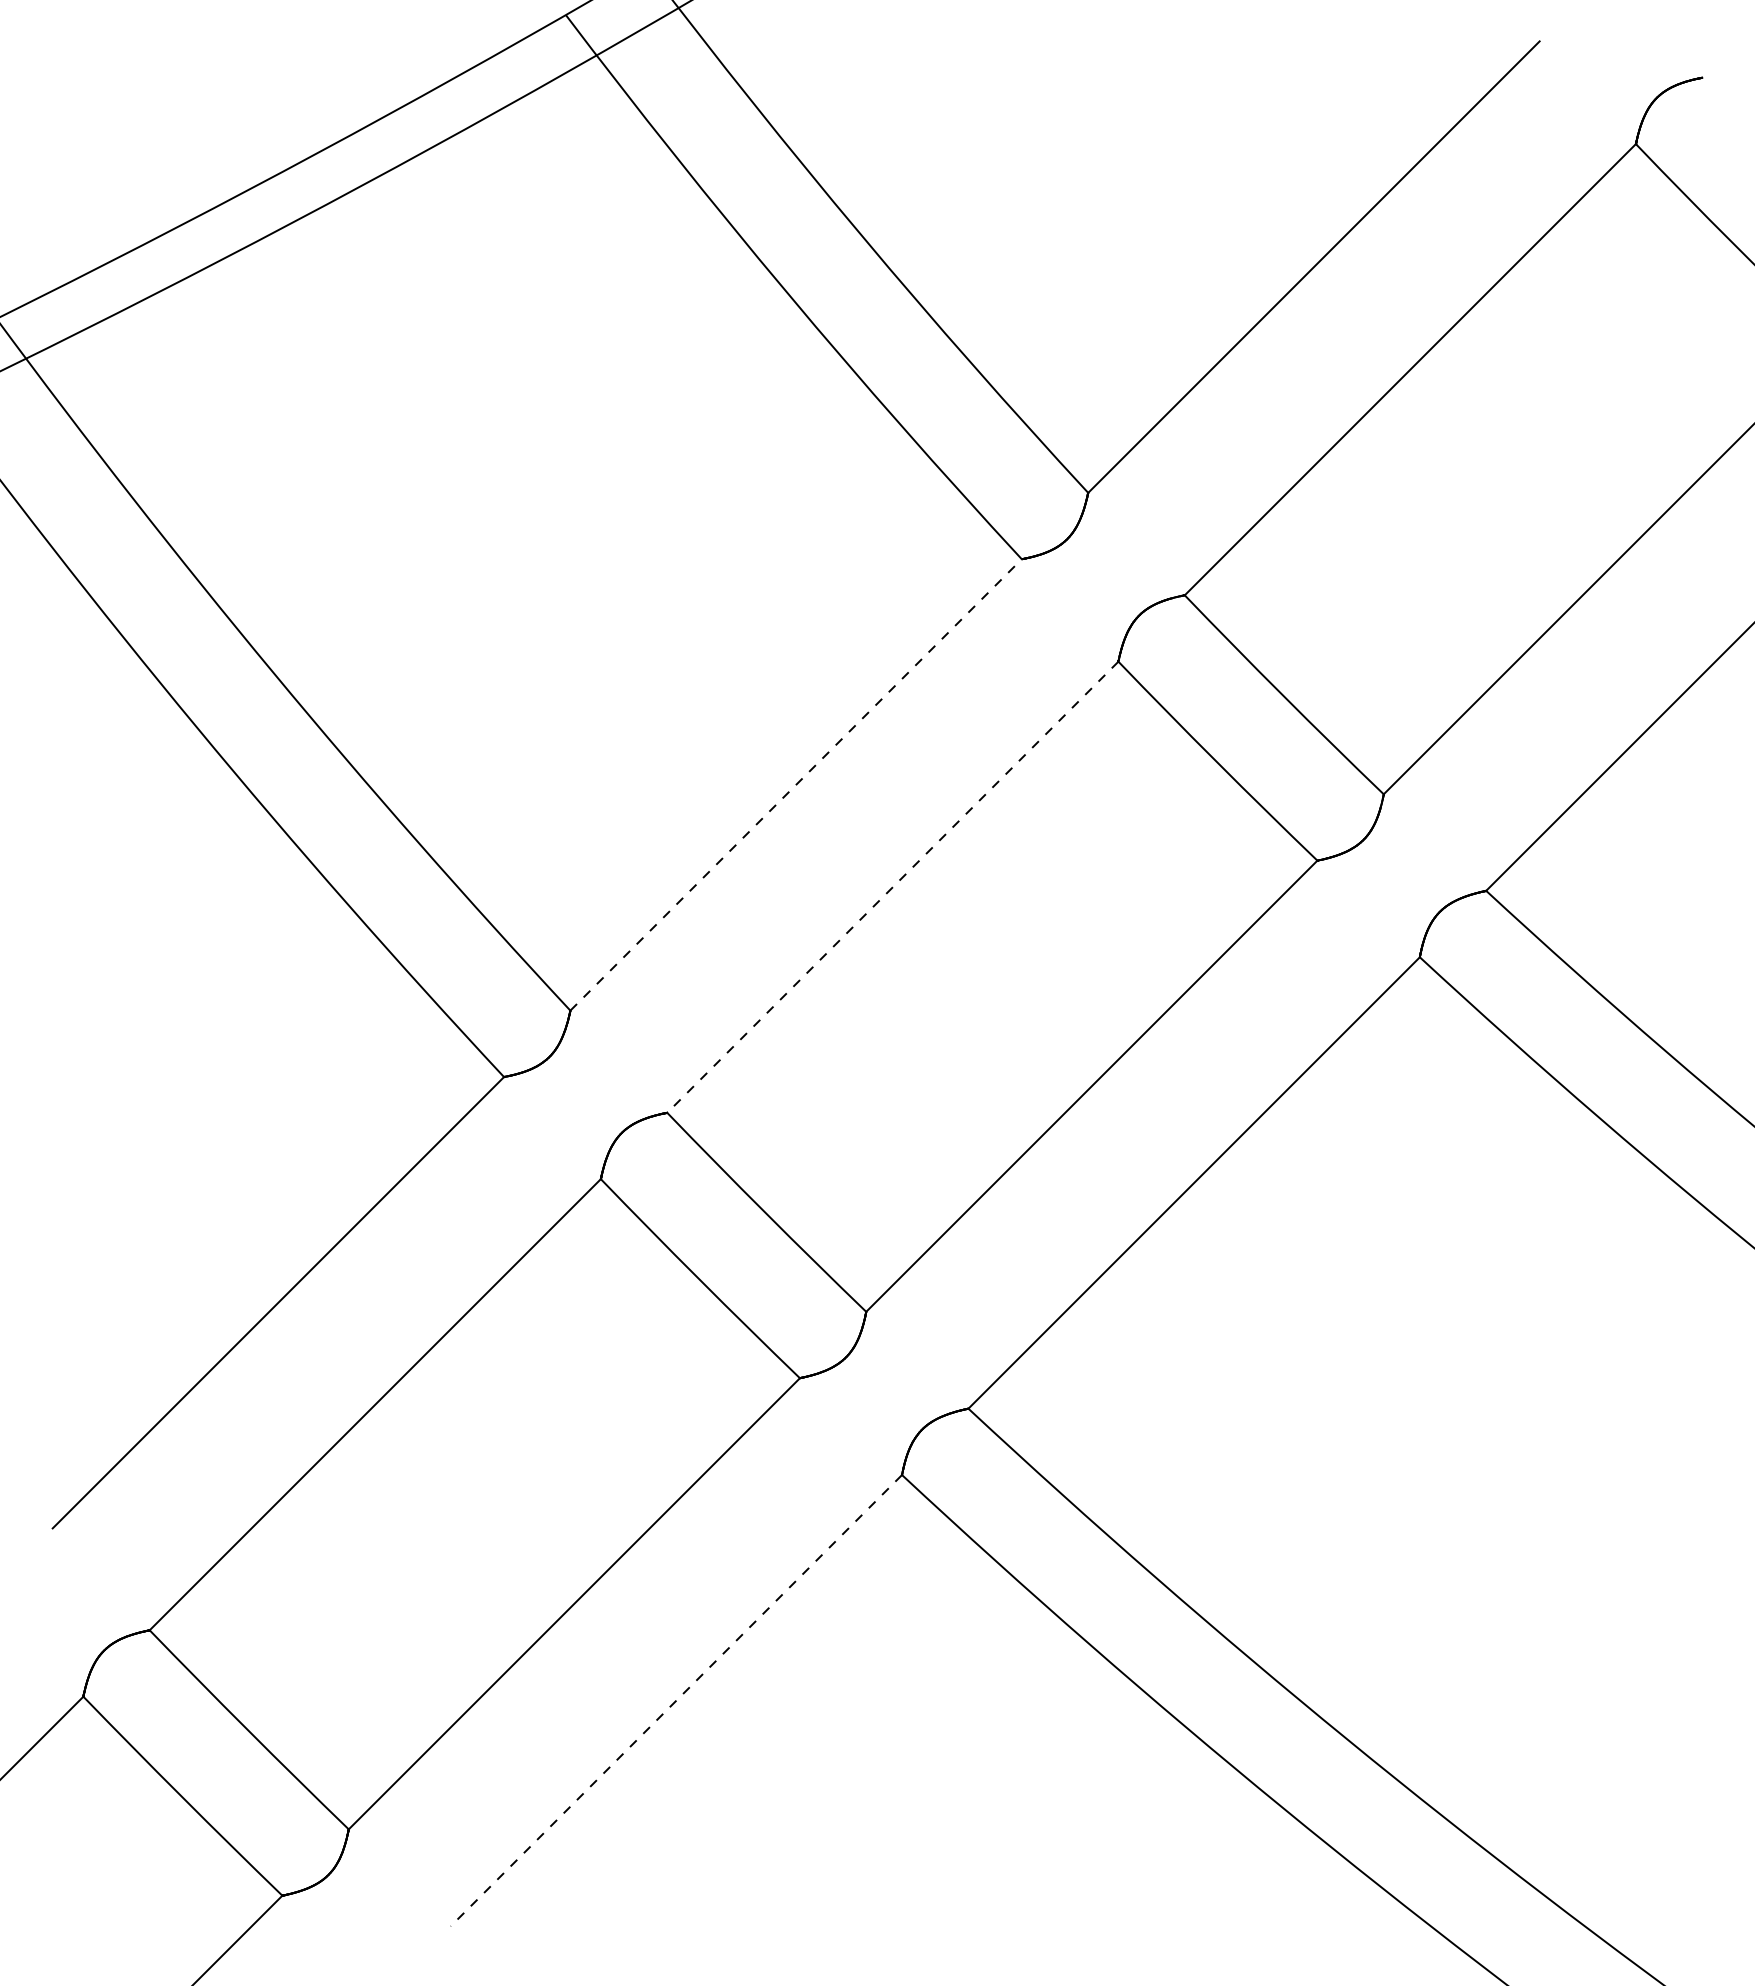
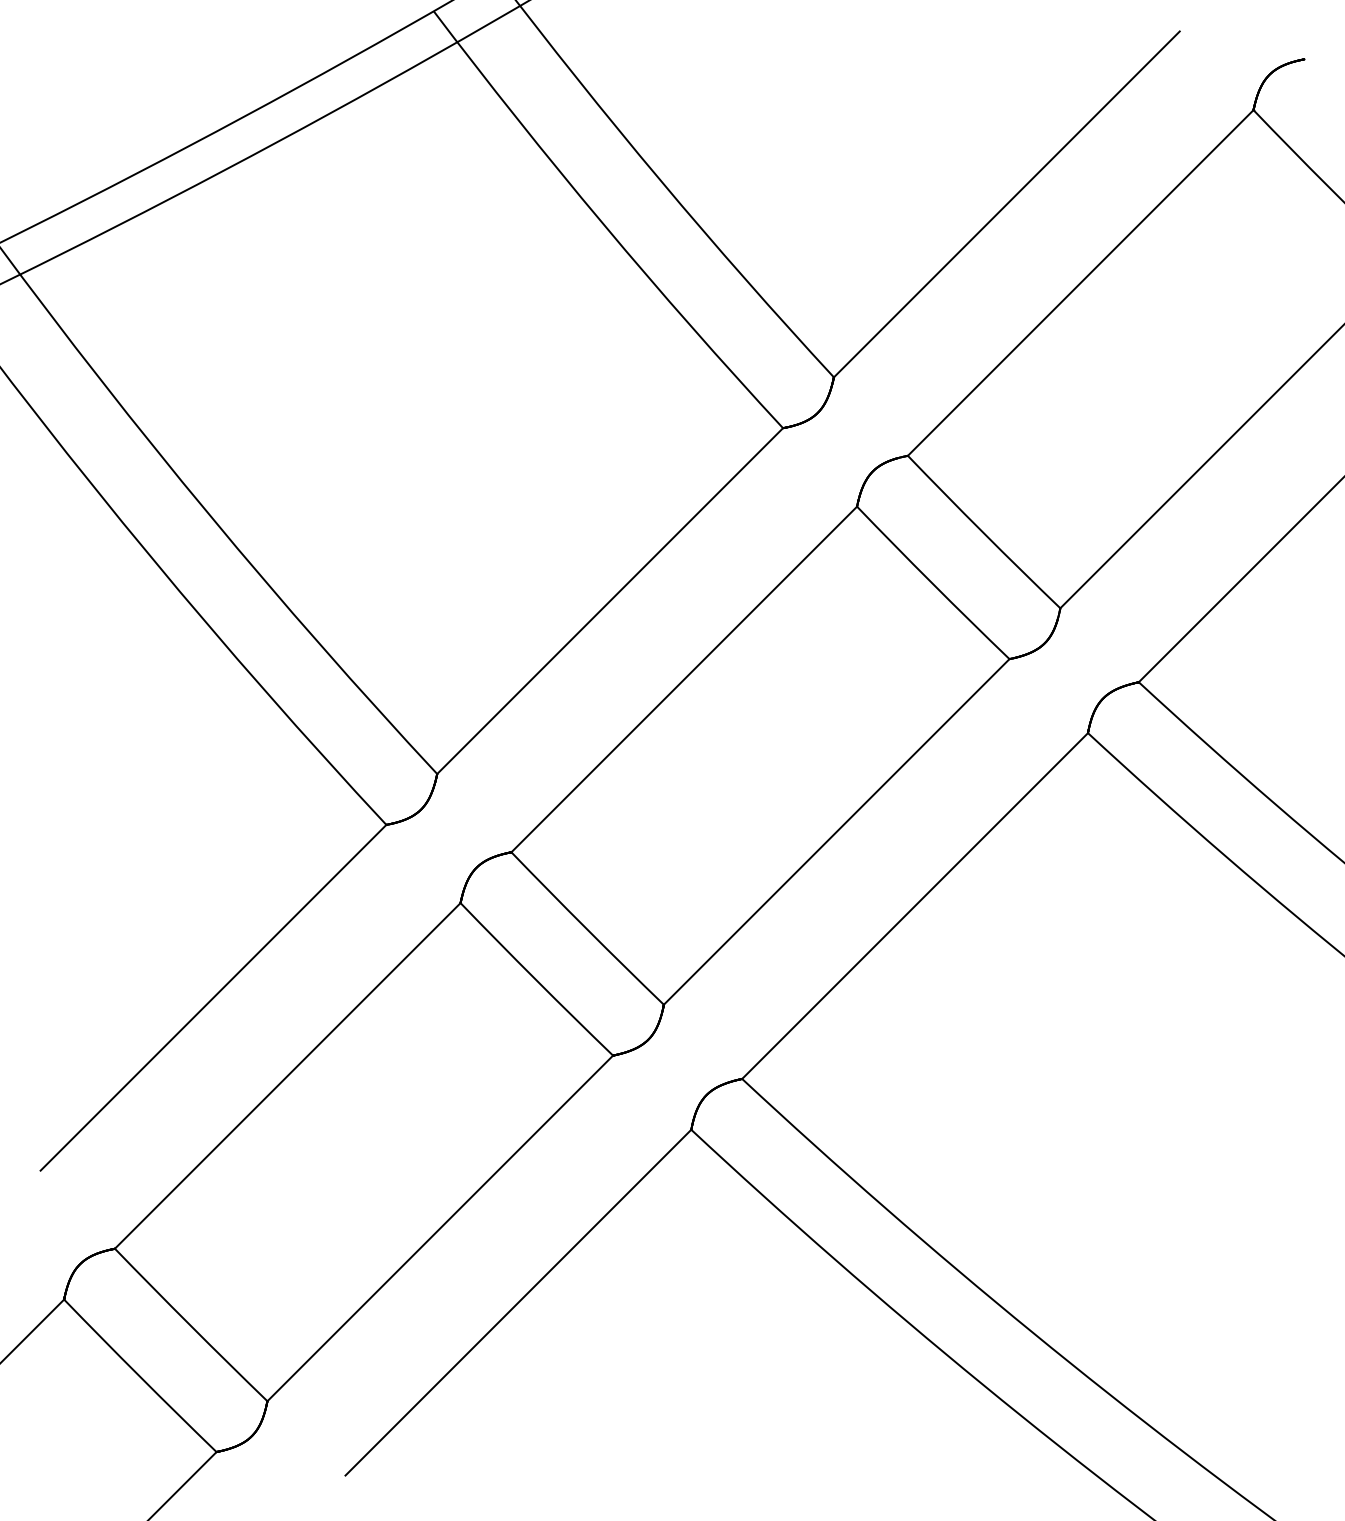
line: (796, 784) -> (610, 600), dashed -> solid
line: (892, 887) -> (683, 679), dashed -> solid
line: (675, 1701) -> (517, 1303), dashed -> solid

